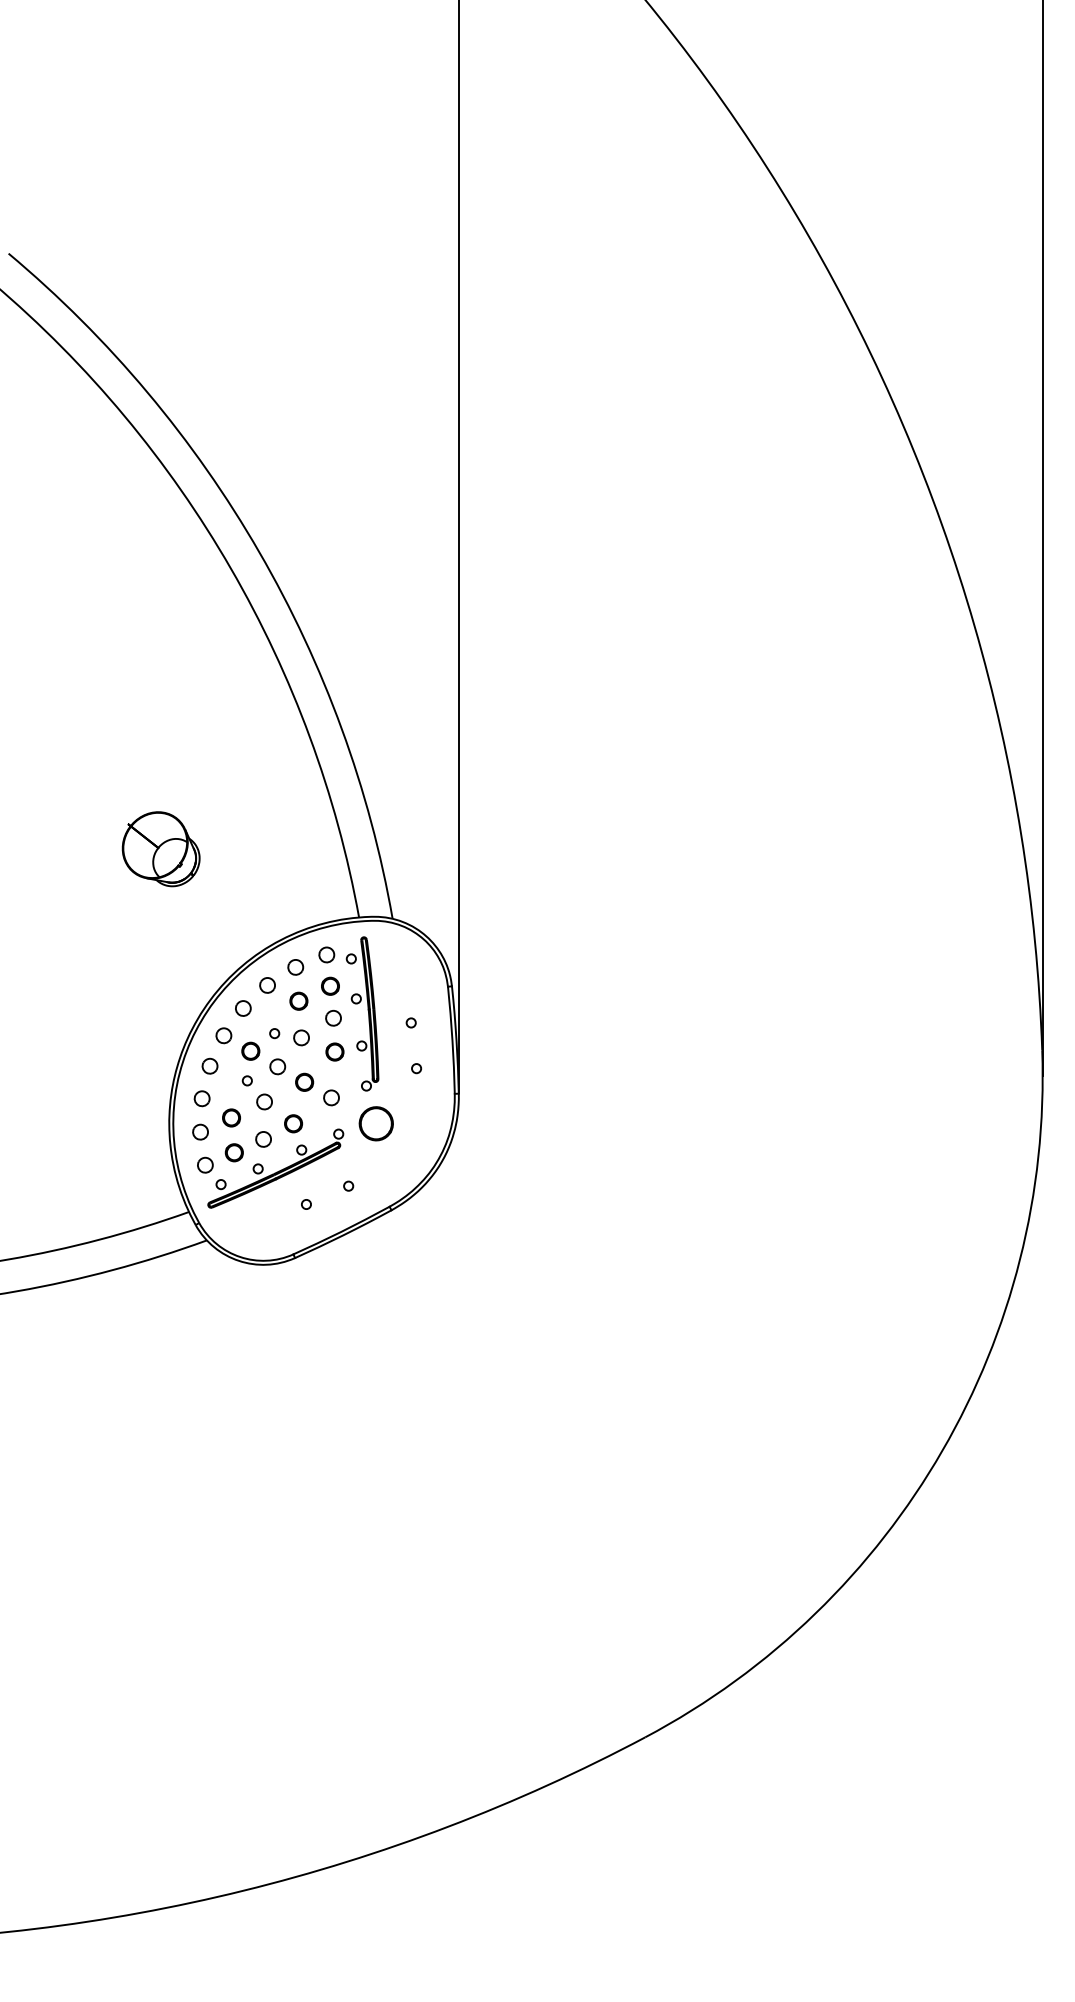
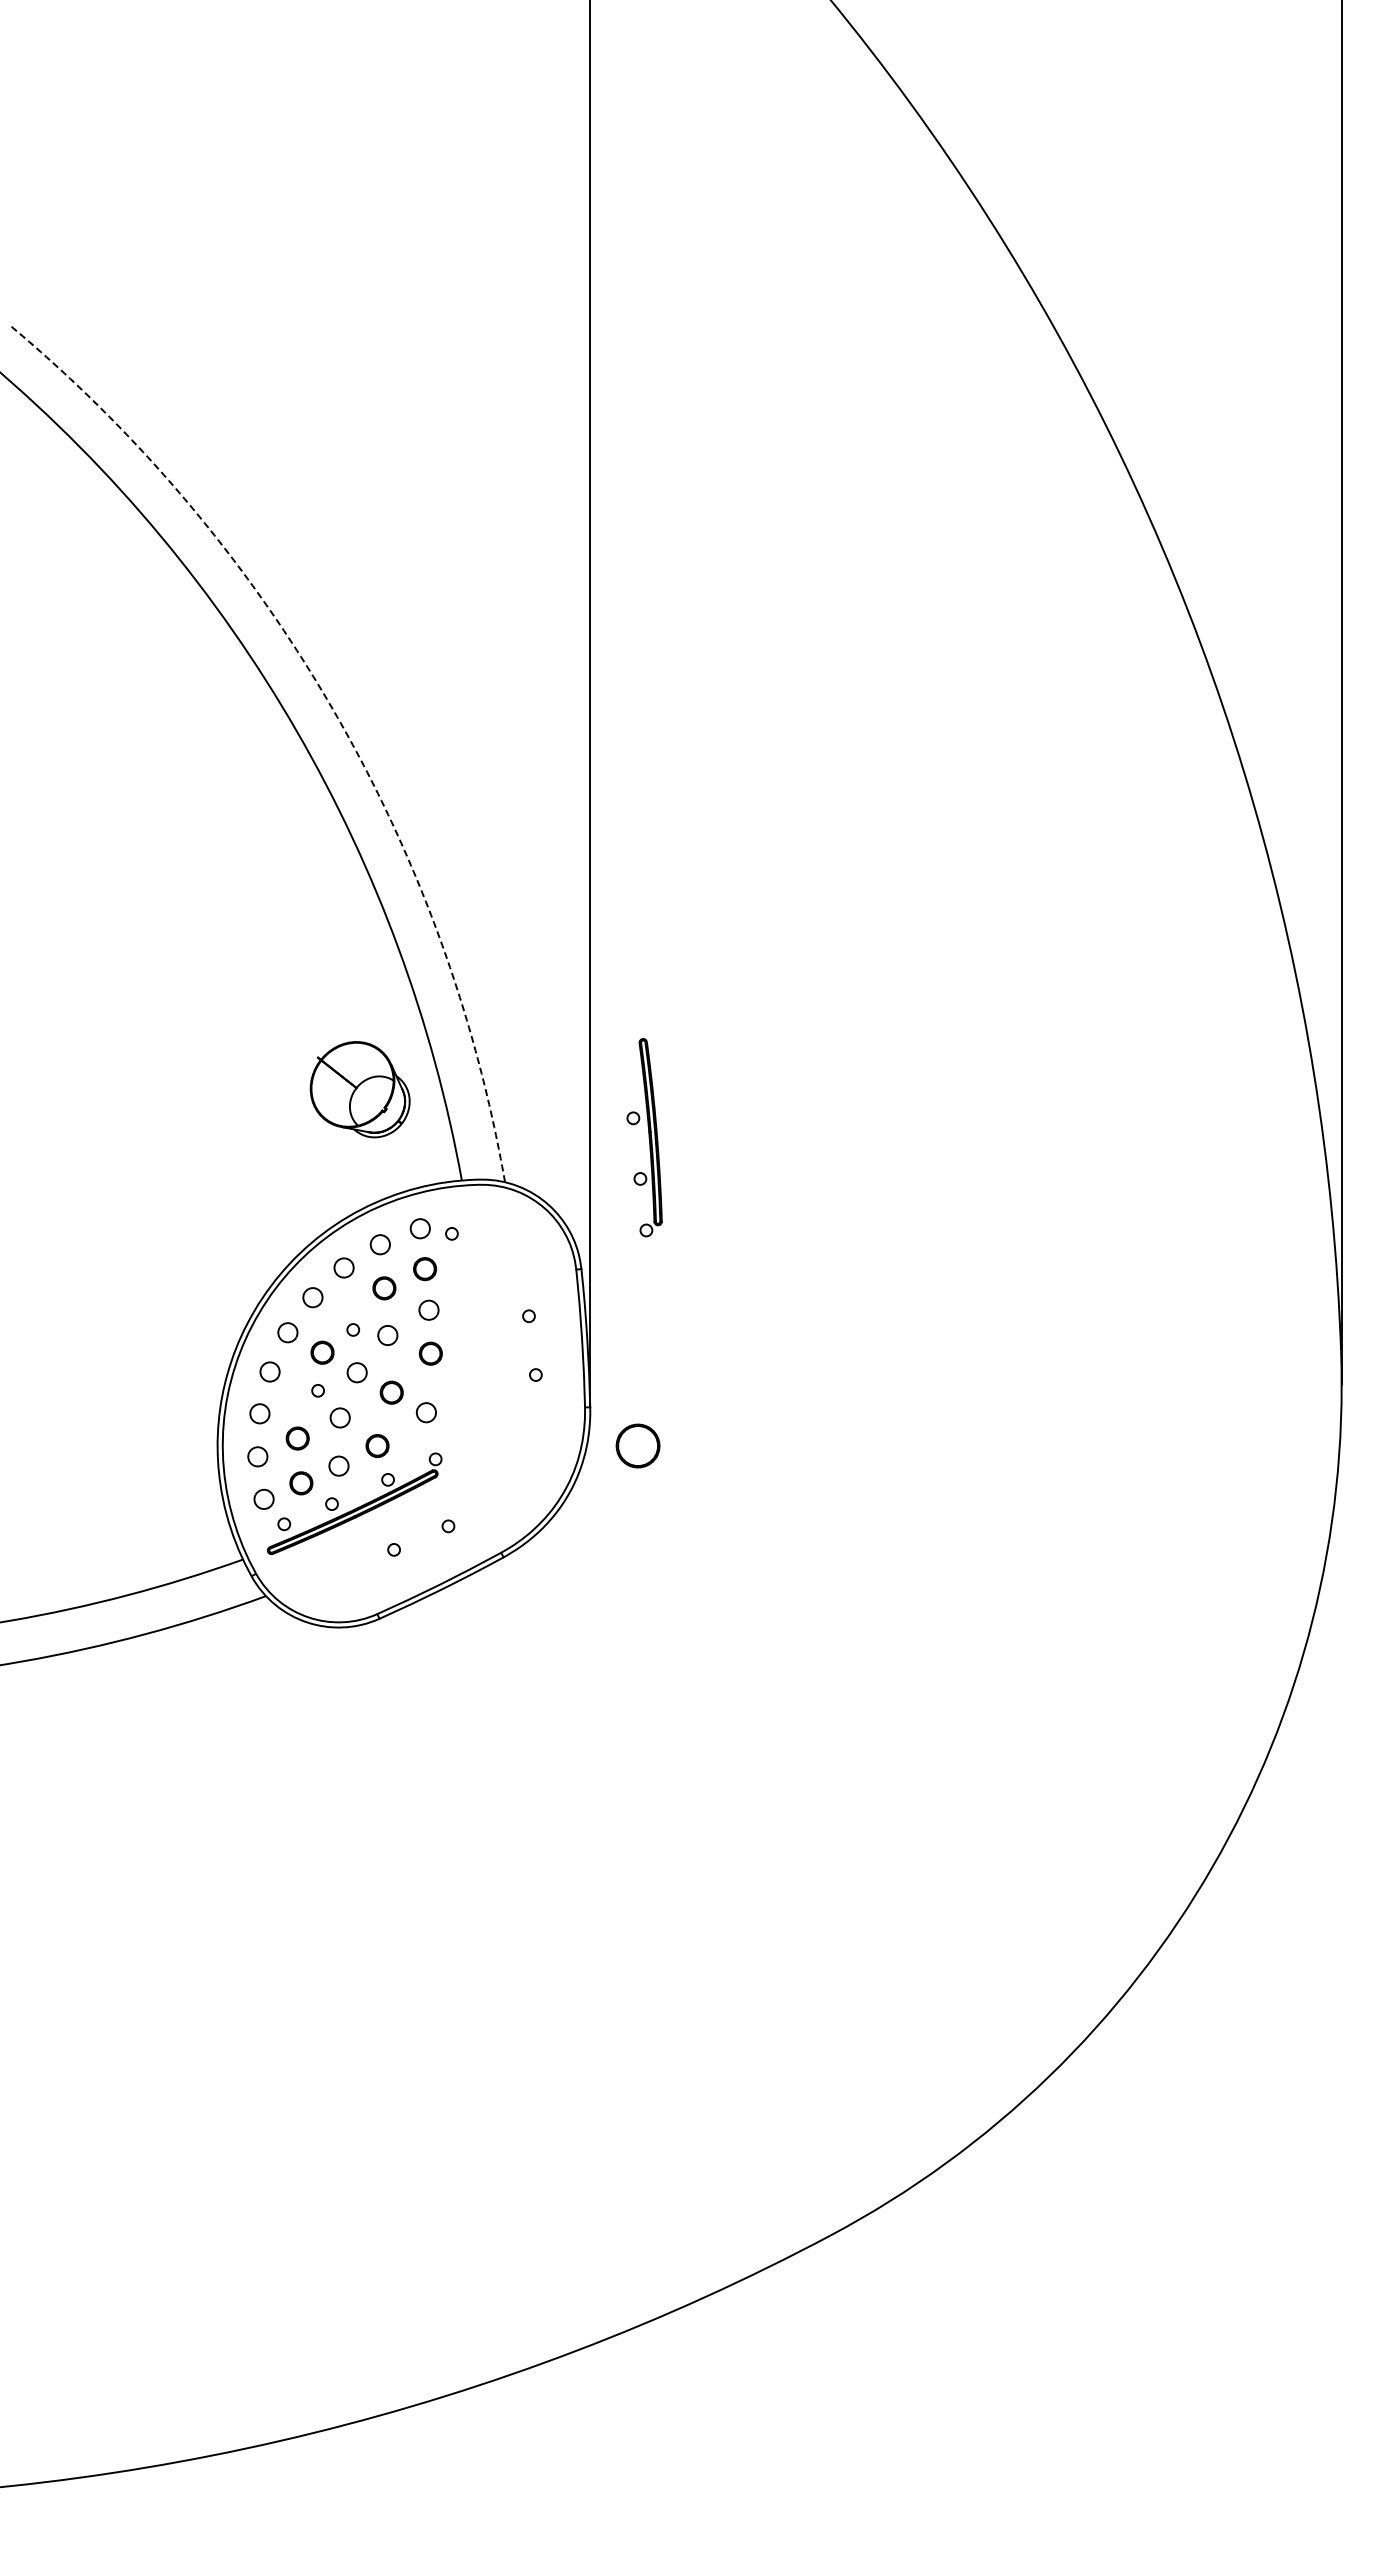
arc: (259, 552) -> (333, 710), solid -> dashed
part: (160, 849) -> (359, 1089), moved
part: (365, 1013) -> (644, 1137), moved
part: (375, 1123) -> (637, 1445), moved

